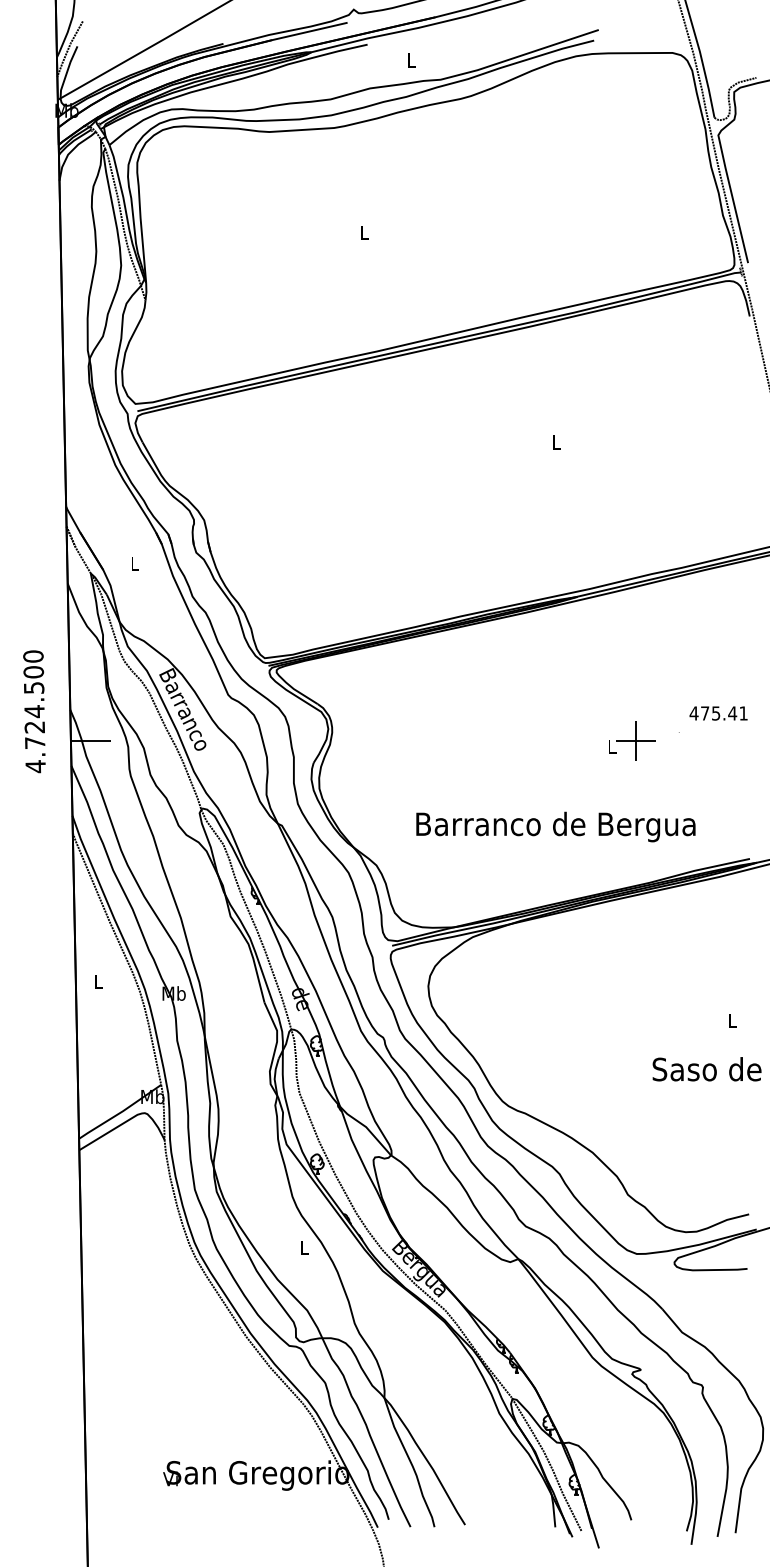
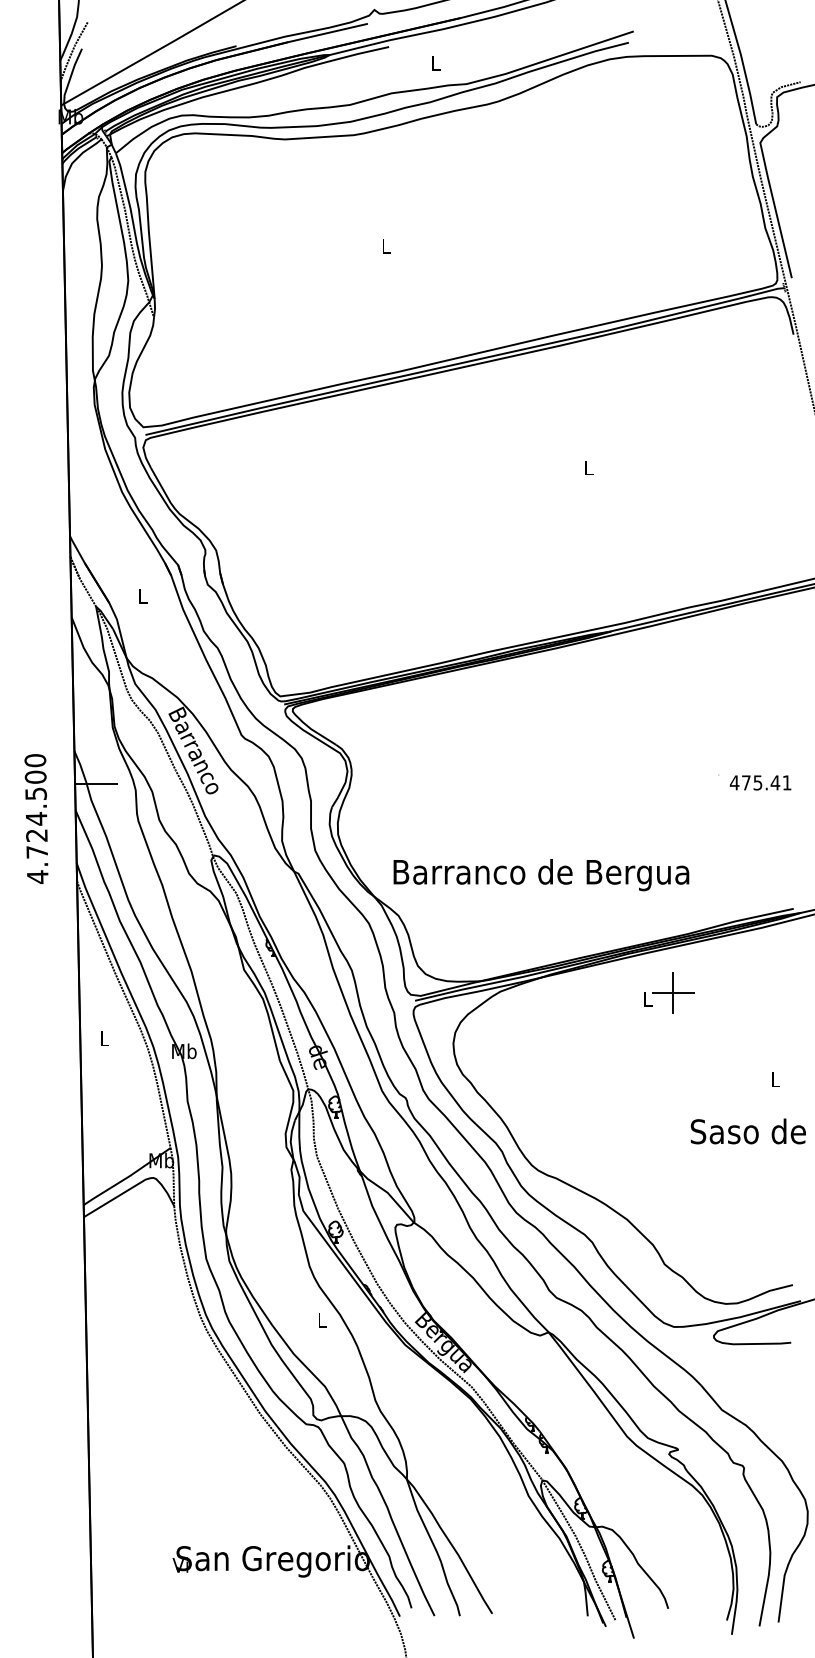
text: (34, 711) -> (36, 818), moved
text: (718, 713) -> (760, 782), moved
part: (632, 740) -> (669, 992), moved
text: (556, 827) -> (541, 875), moved

